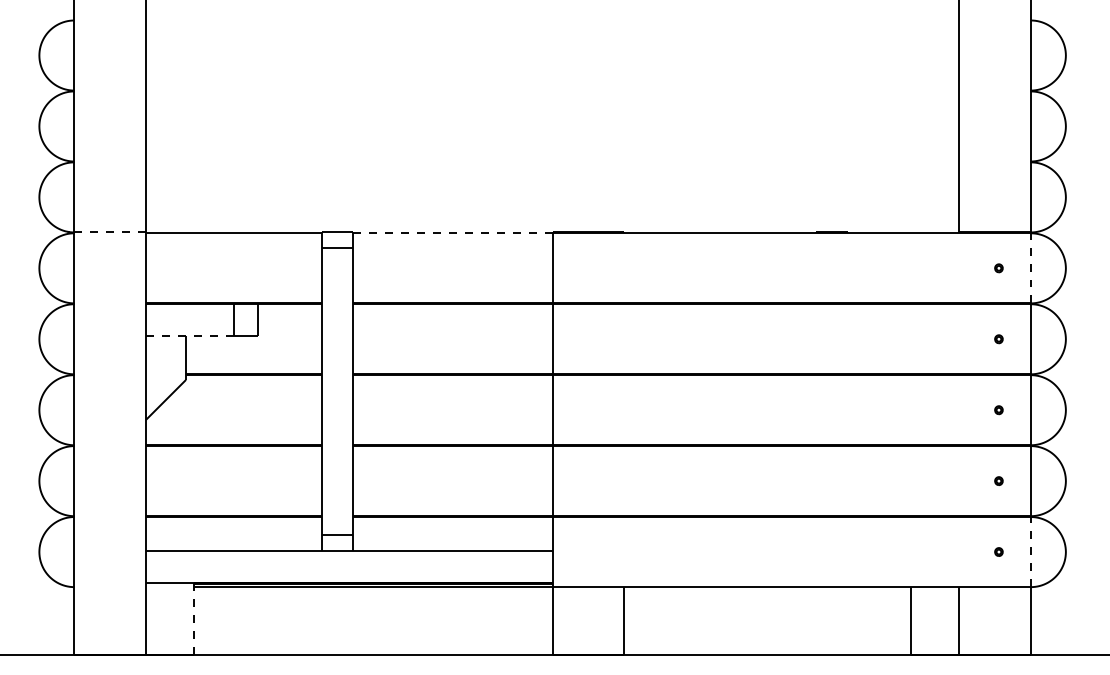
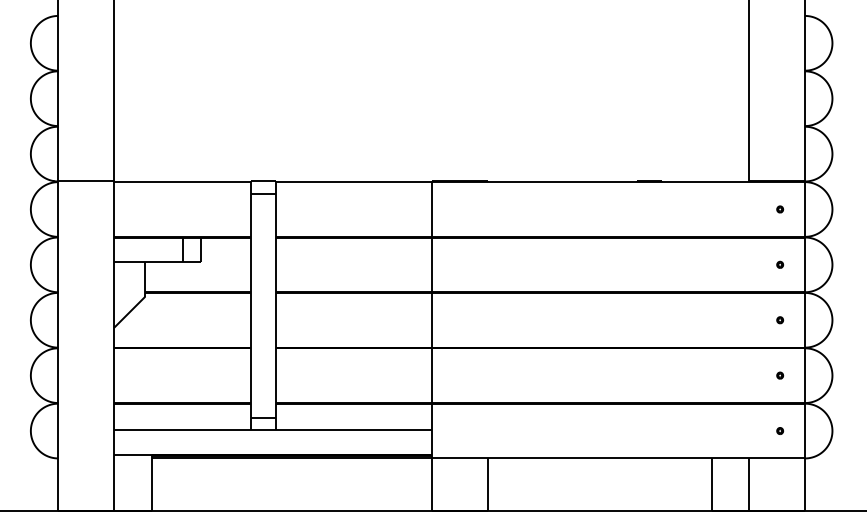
line: (110, 232) -> (86, 181), dashed -> solid
line: (453, 233) -> (354, 182), dashed -> solid
line: (1030, 267) -> (804, 208), dashed -> solid
line: (190, 336) -> (148, 262), dashed -> solid
line: (1030, 551) -> (804, 430), dashed -> solid
line: (193, 619) -> (151, 483), dashed -> solid

